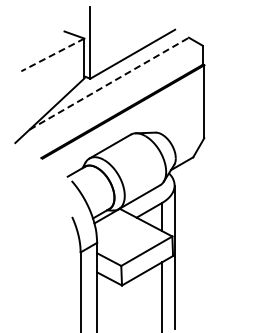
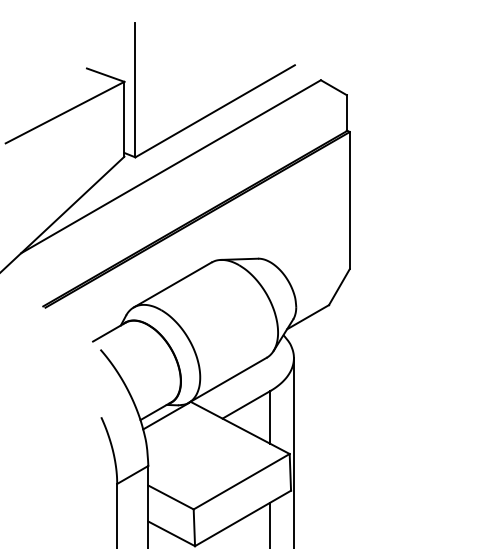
line: (52, 54) -> (64, 111), dashed -> solid
line: (109, 83) -> (171, 166), dashed -> solid

